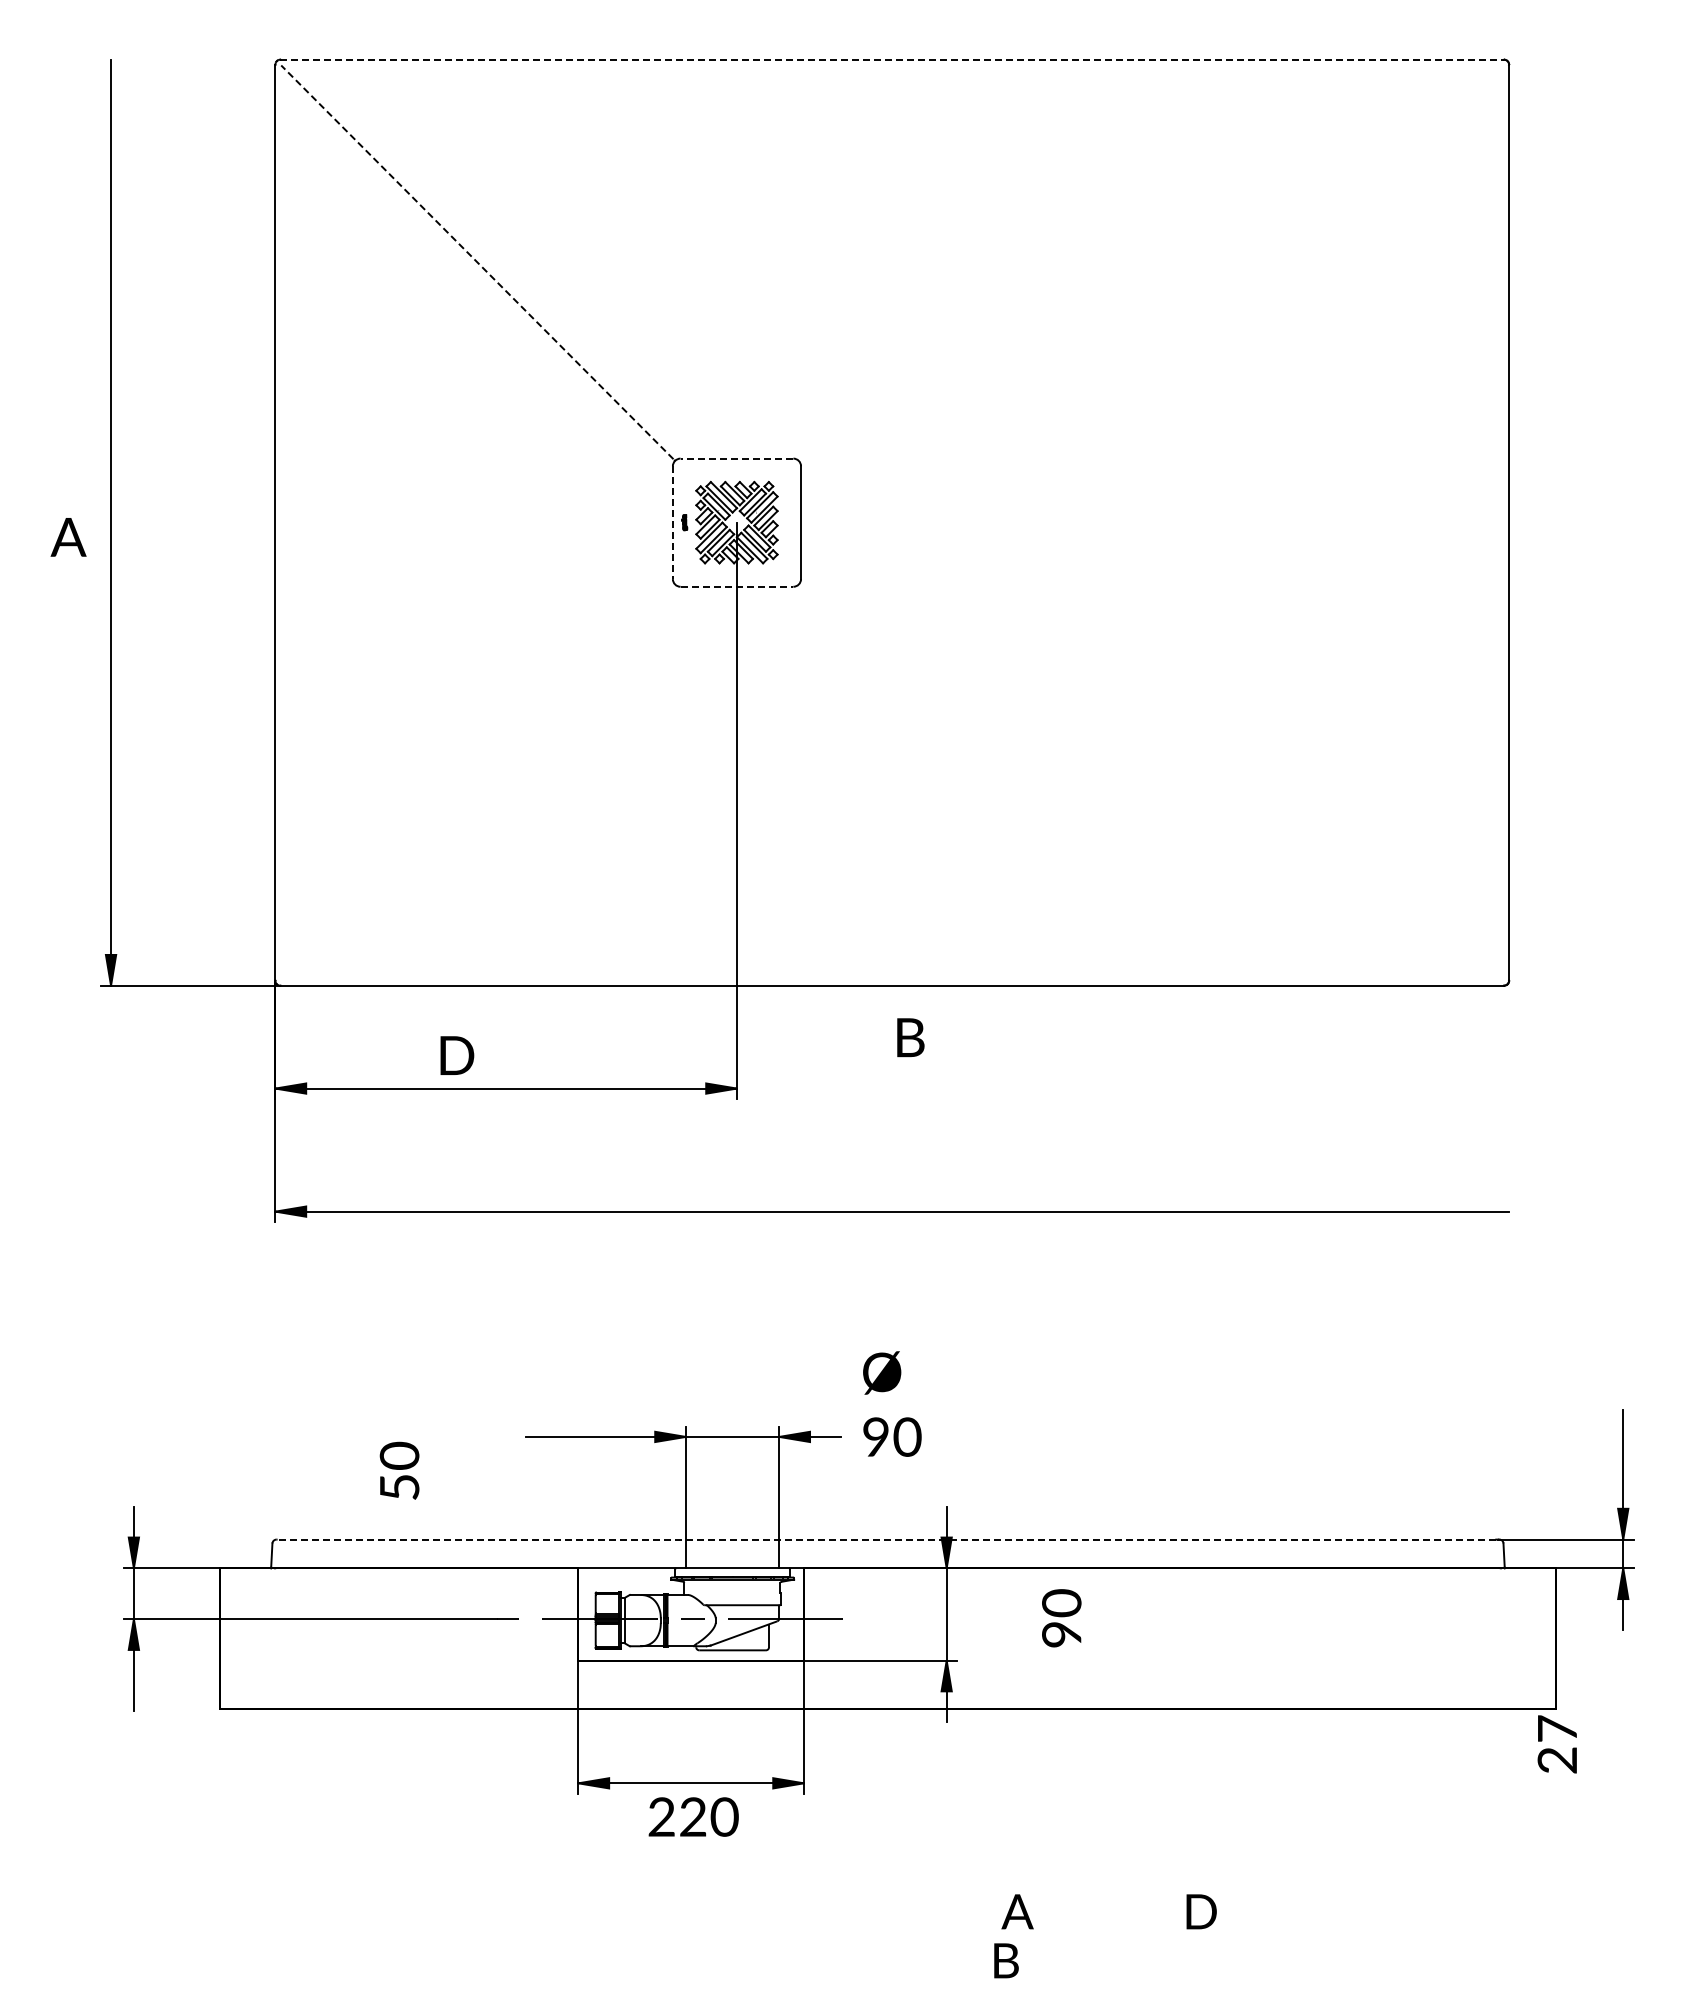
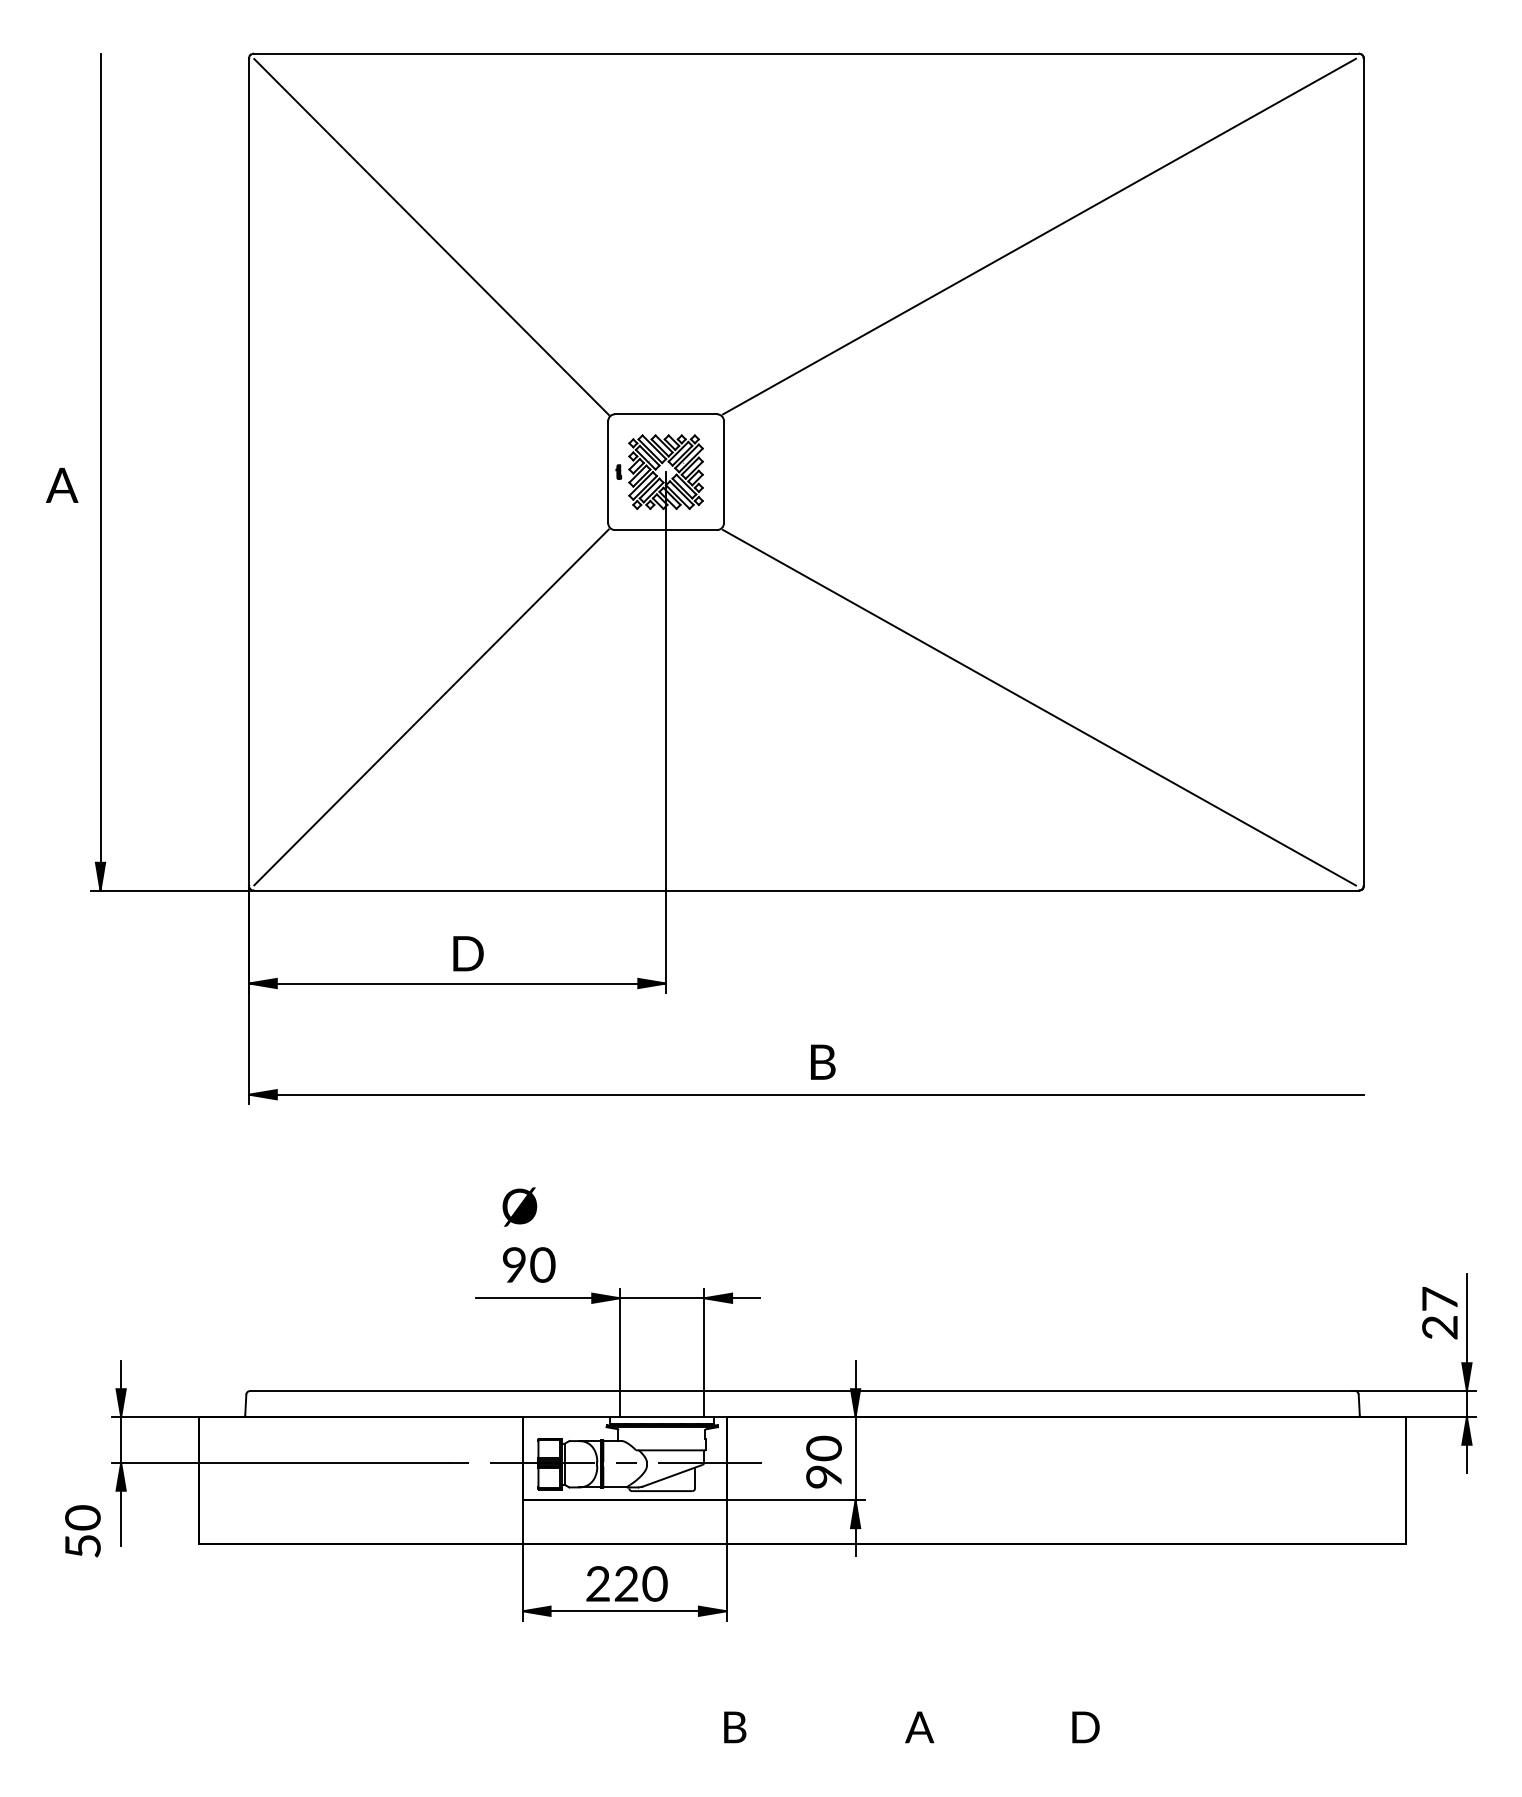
line: (892, 59) -> (806, 53), dashed -> solid
line: (1149, 261) -> (1038, 236), added
line: (477, 262) -> (431, 237), dashed -> solid
line: (736, 458) -> (665, 414), dashed -> solid
line: (672, 523) -> (607, 472), dashed -> solid
line: (737, 586) -> (666, 529), dashed -> solid
line: (477, 782) -> (431, 706), added
line: (1149, 783) -> (1038, 707), added
text: (910, 1037) -> (822, 1062), moved
text: (457, 1055) -> (468, 953), moved
text: (892, 1403) -> (529, 1234), moved
text: (399, 1470) -> (82, 1531), moved
line: (886, 1539) -> (801, 1390), dashed -> solid
text: (1061, 1618) -> (823, 1462), moved
text: (1556, 1744) -> (1439, 1313), moved
text: (693, 1816) -> (626, 1583), moved
text: (1006, 1960) -> (735, 1727), moved

